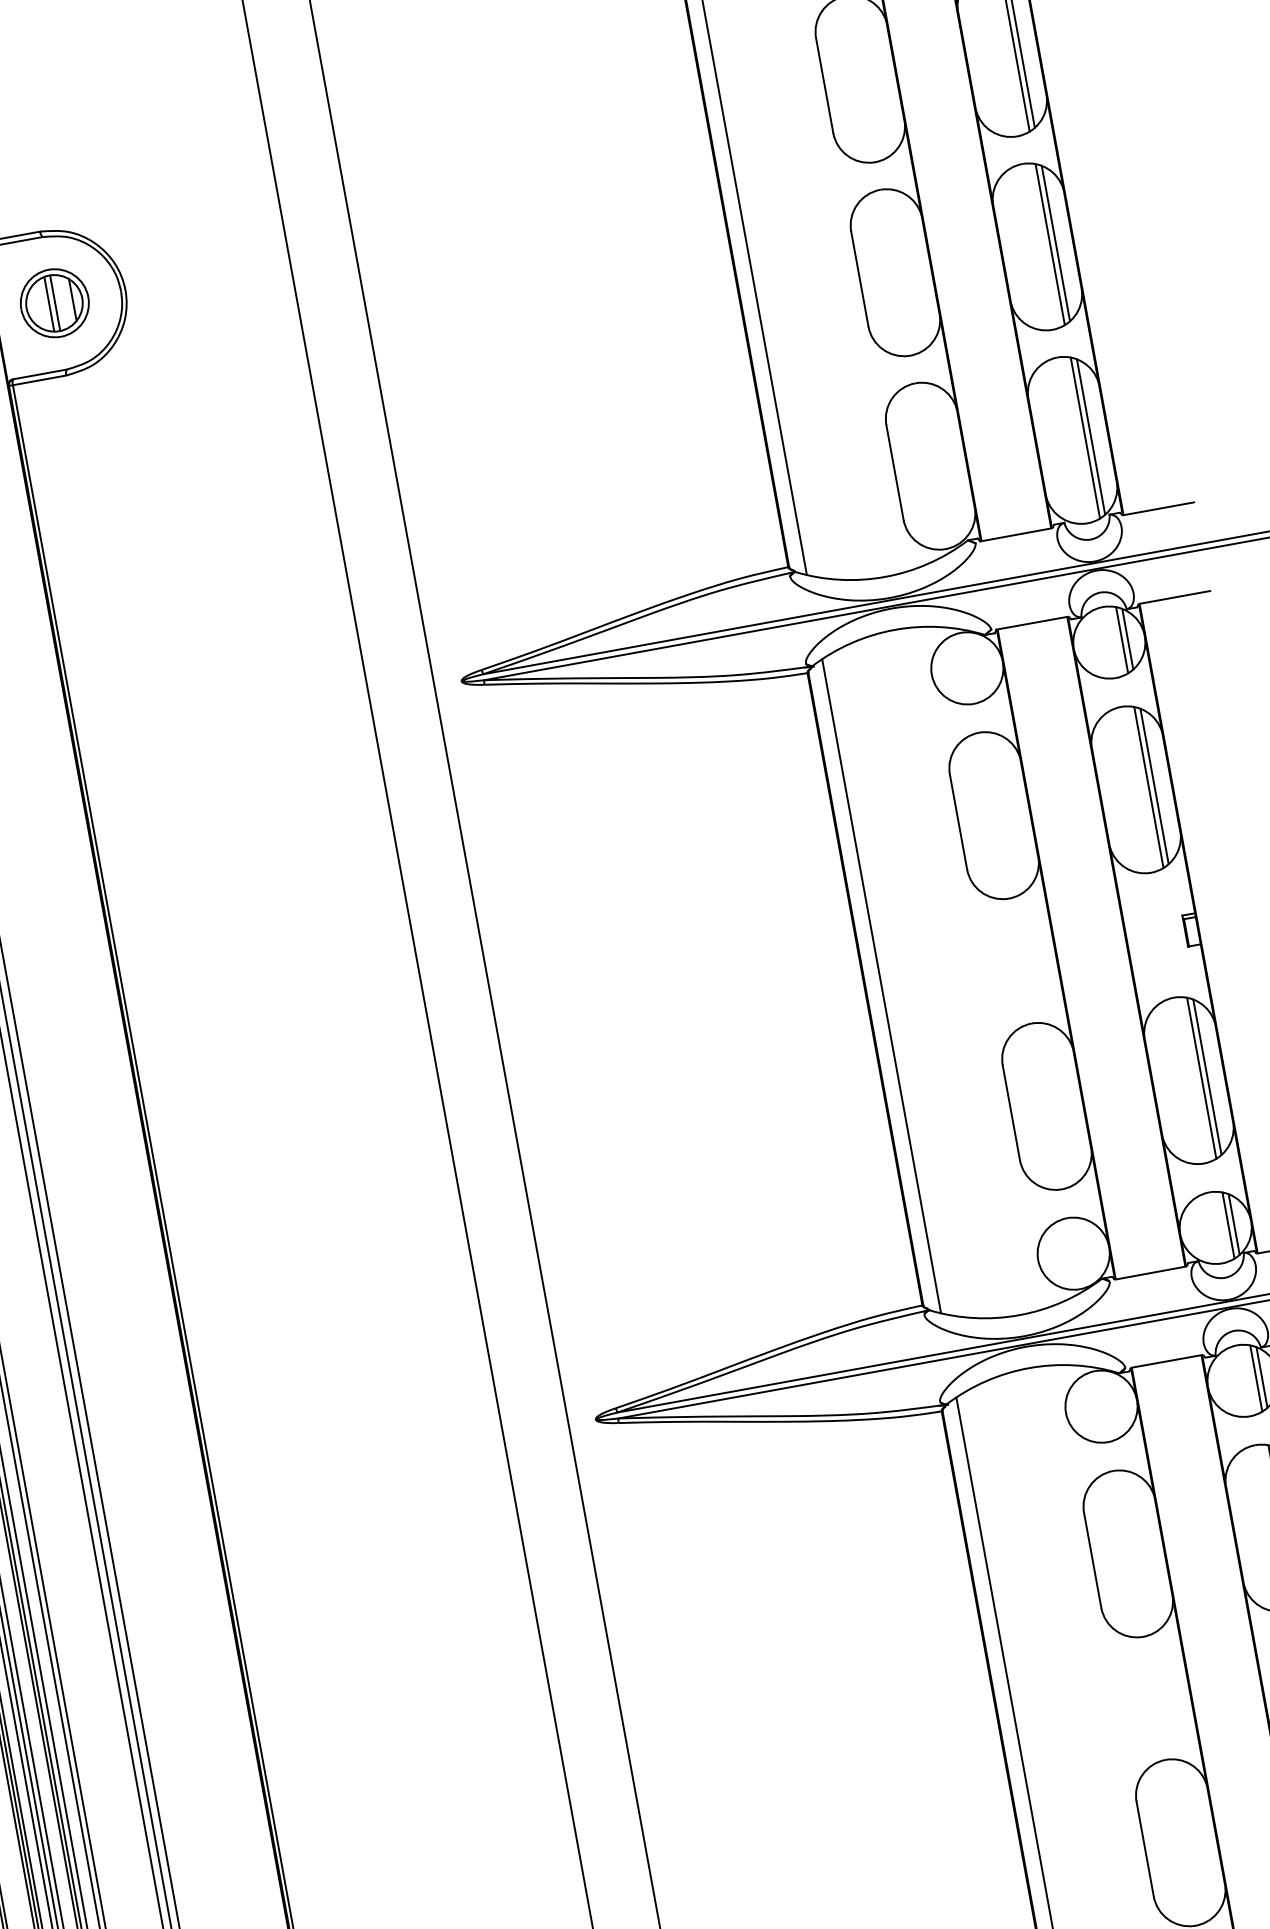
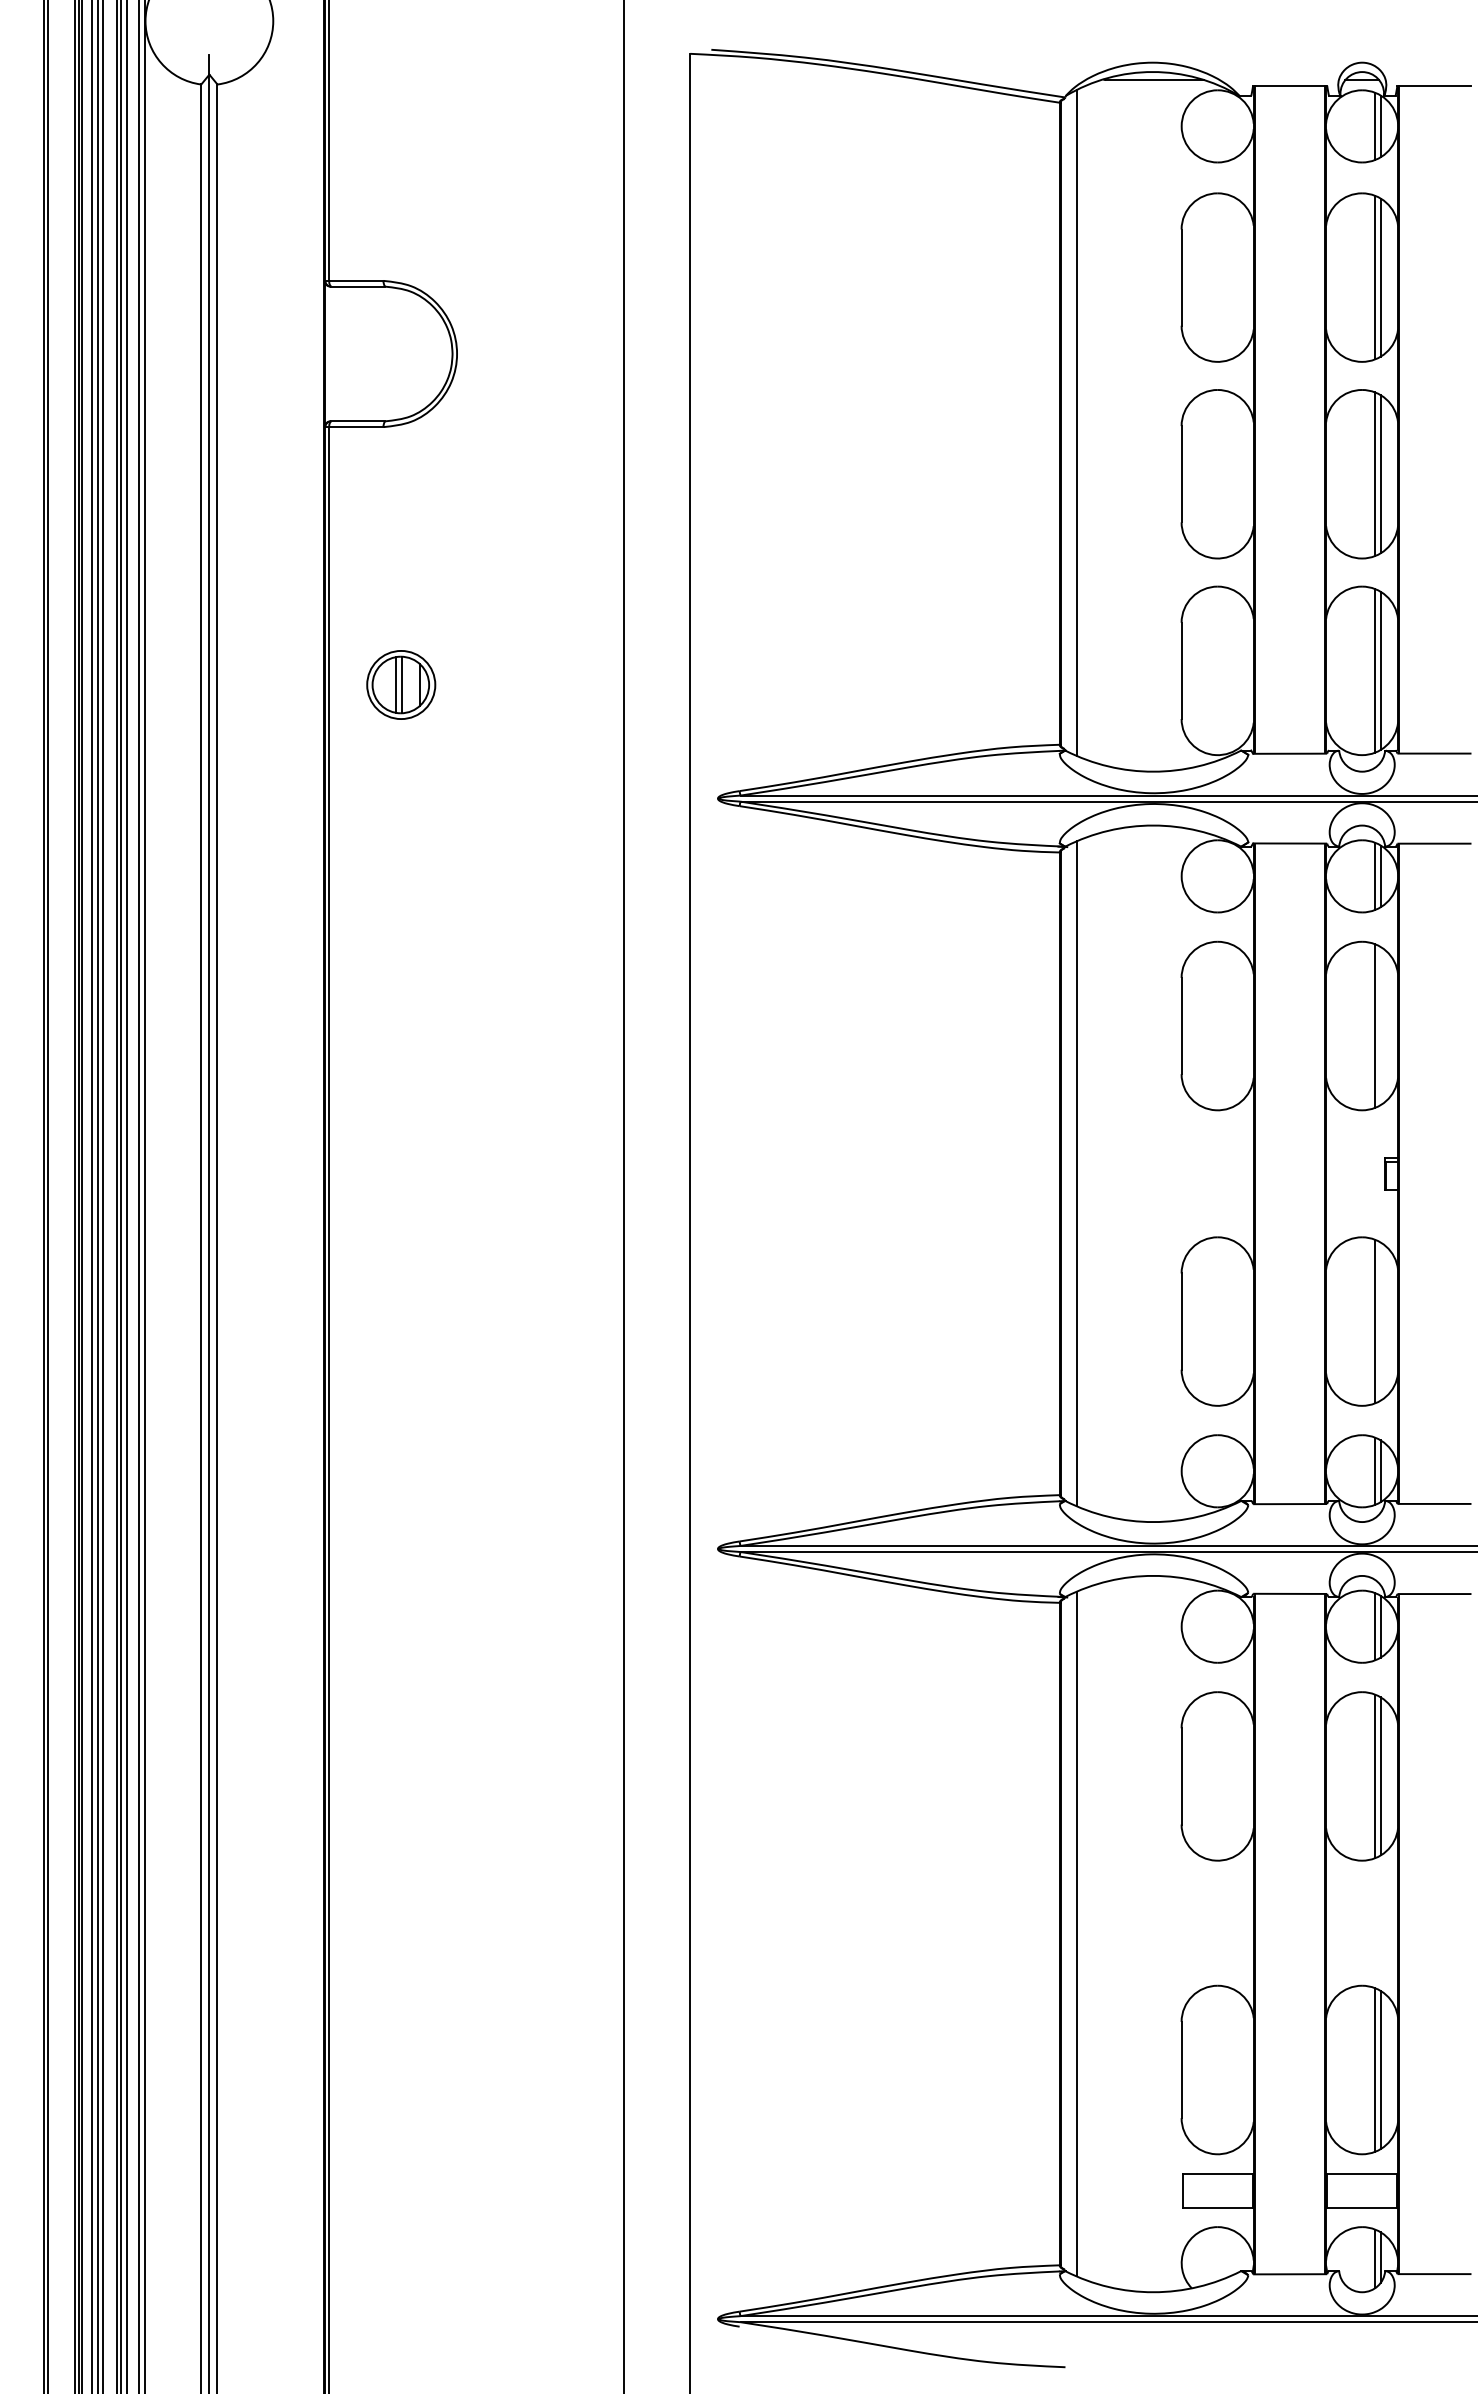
part: (55, 302) -> (401, 684), moved
line: (1154, 786) -> (1380, 1026), removed
line: (1207, 1077) -> (1380, 1321), removed

